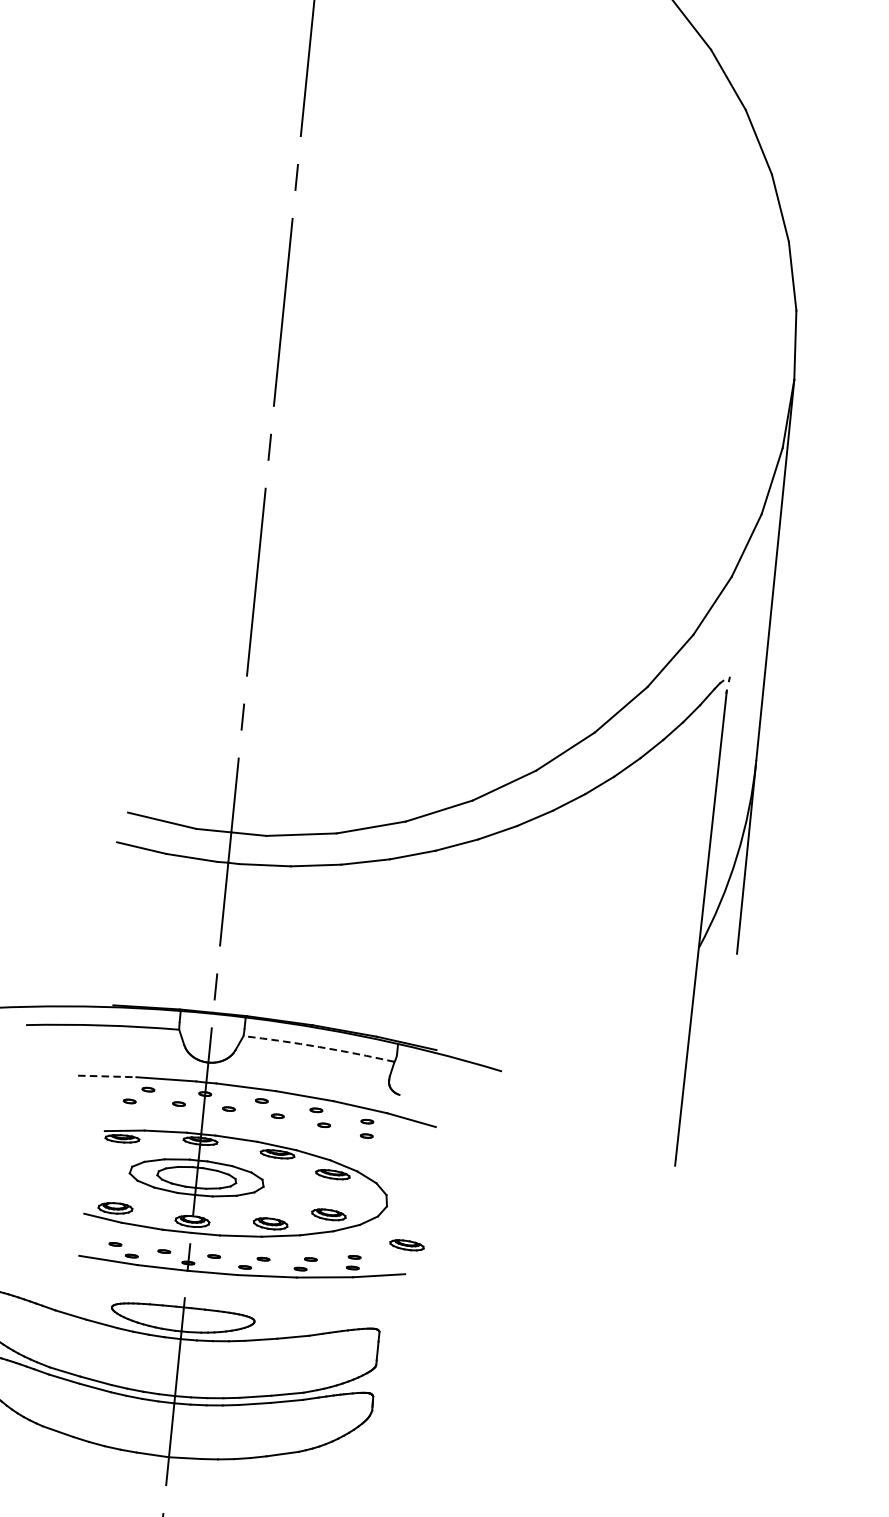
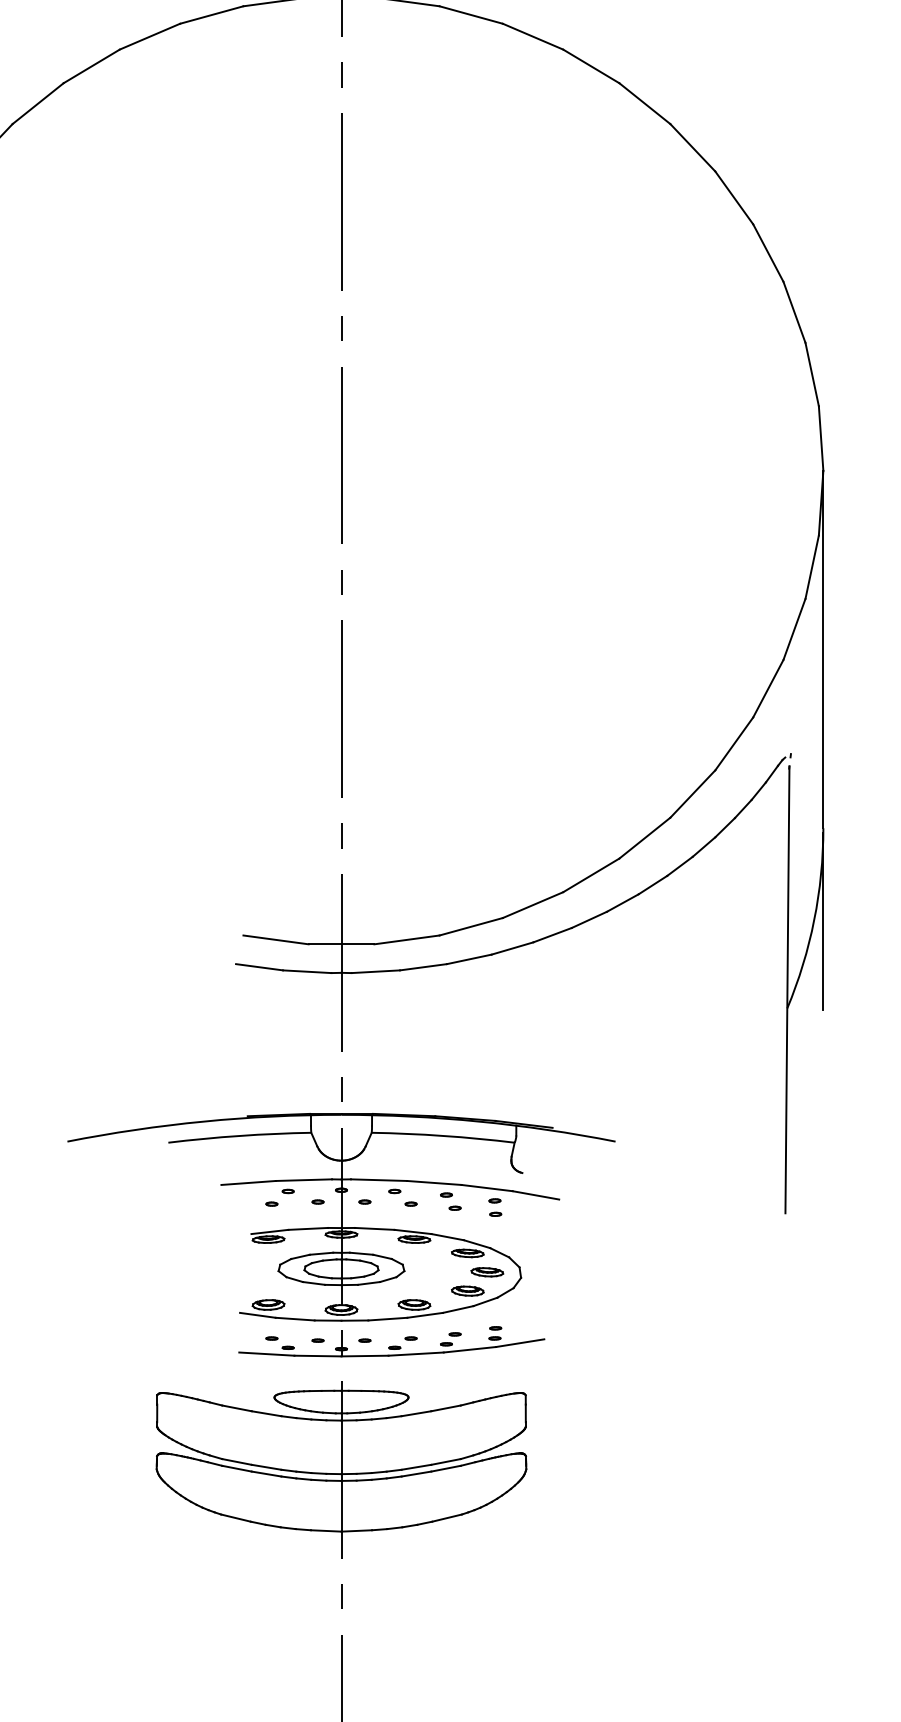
arc: (319, 1046) -> (443, 1135), dashed -> solid
line: (108, 1076) -> (249, 1182), dashed -> solid
part: (407, 1245) -> (487, 1272), moved

